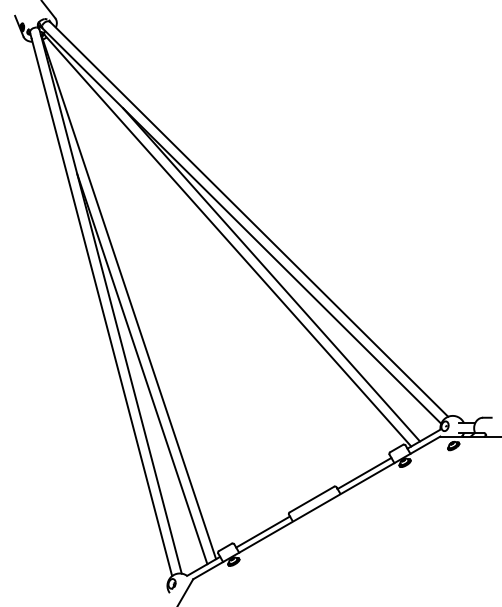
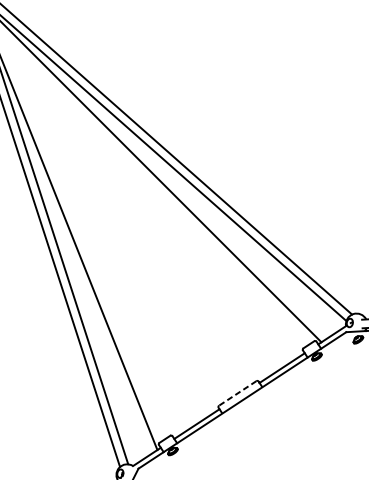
line: (271, 274) -> (191, 199), removed
line: (142, 369) -> (83, 288), removed
line: (311, 499) -> (237, 393), solid -> dashed

